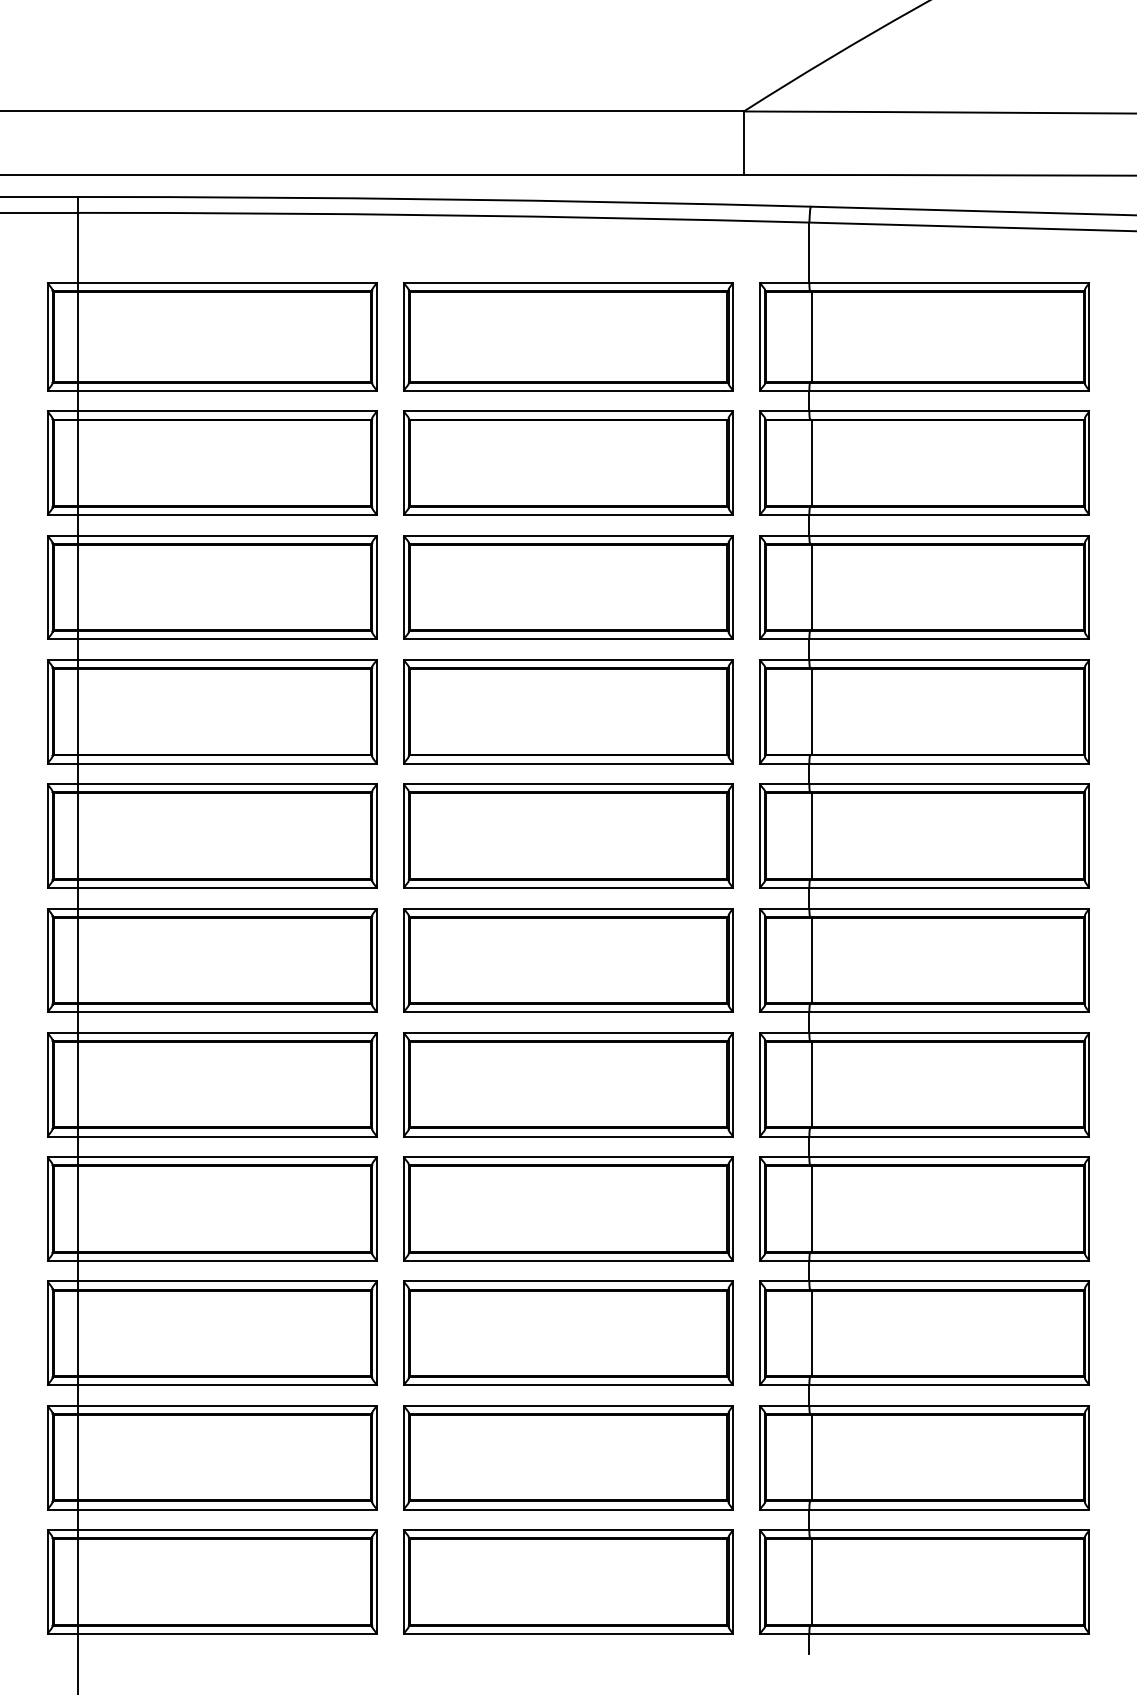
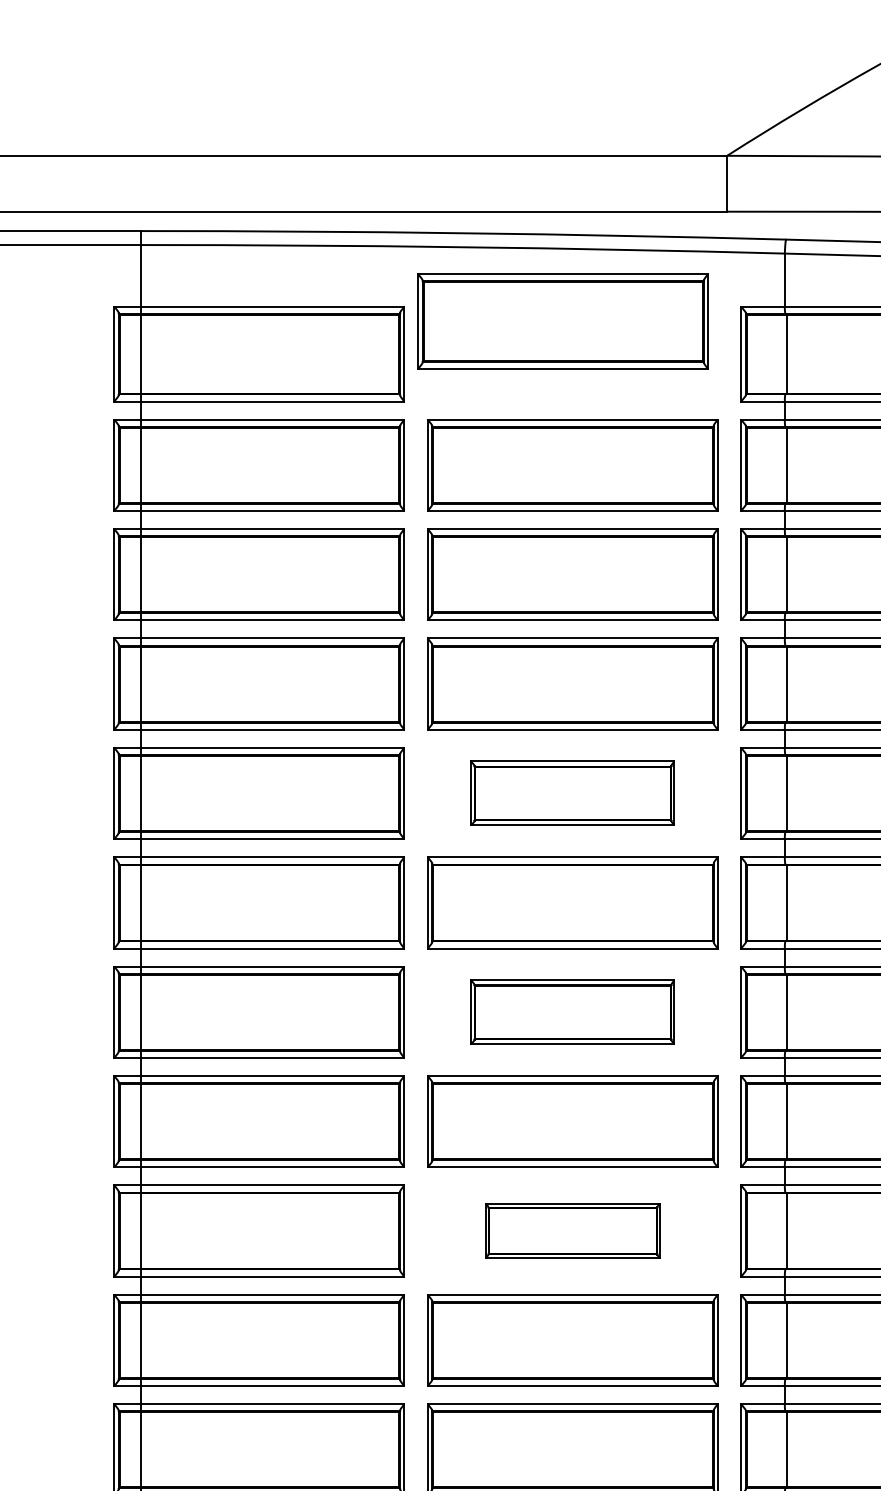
part: (568, 336) -> (563, 321), moved
part: (568, 835) -> (572, 792), size x0.7
part: (568, 1084) -> (572, 1012), size x0.7
part: (568, 1332) -> (572, 1230), size x0.6

